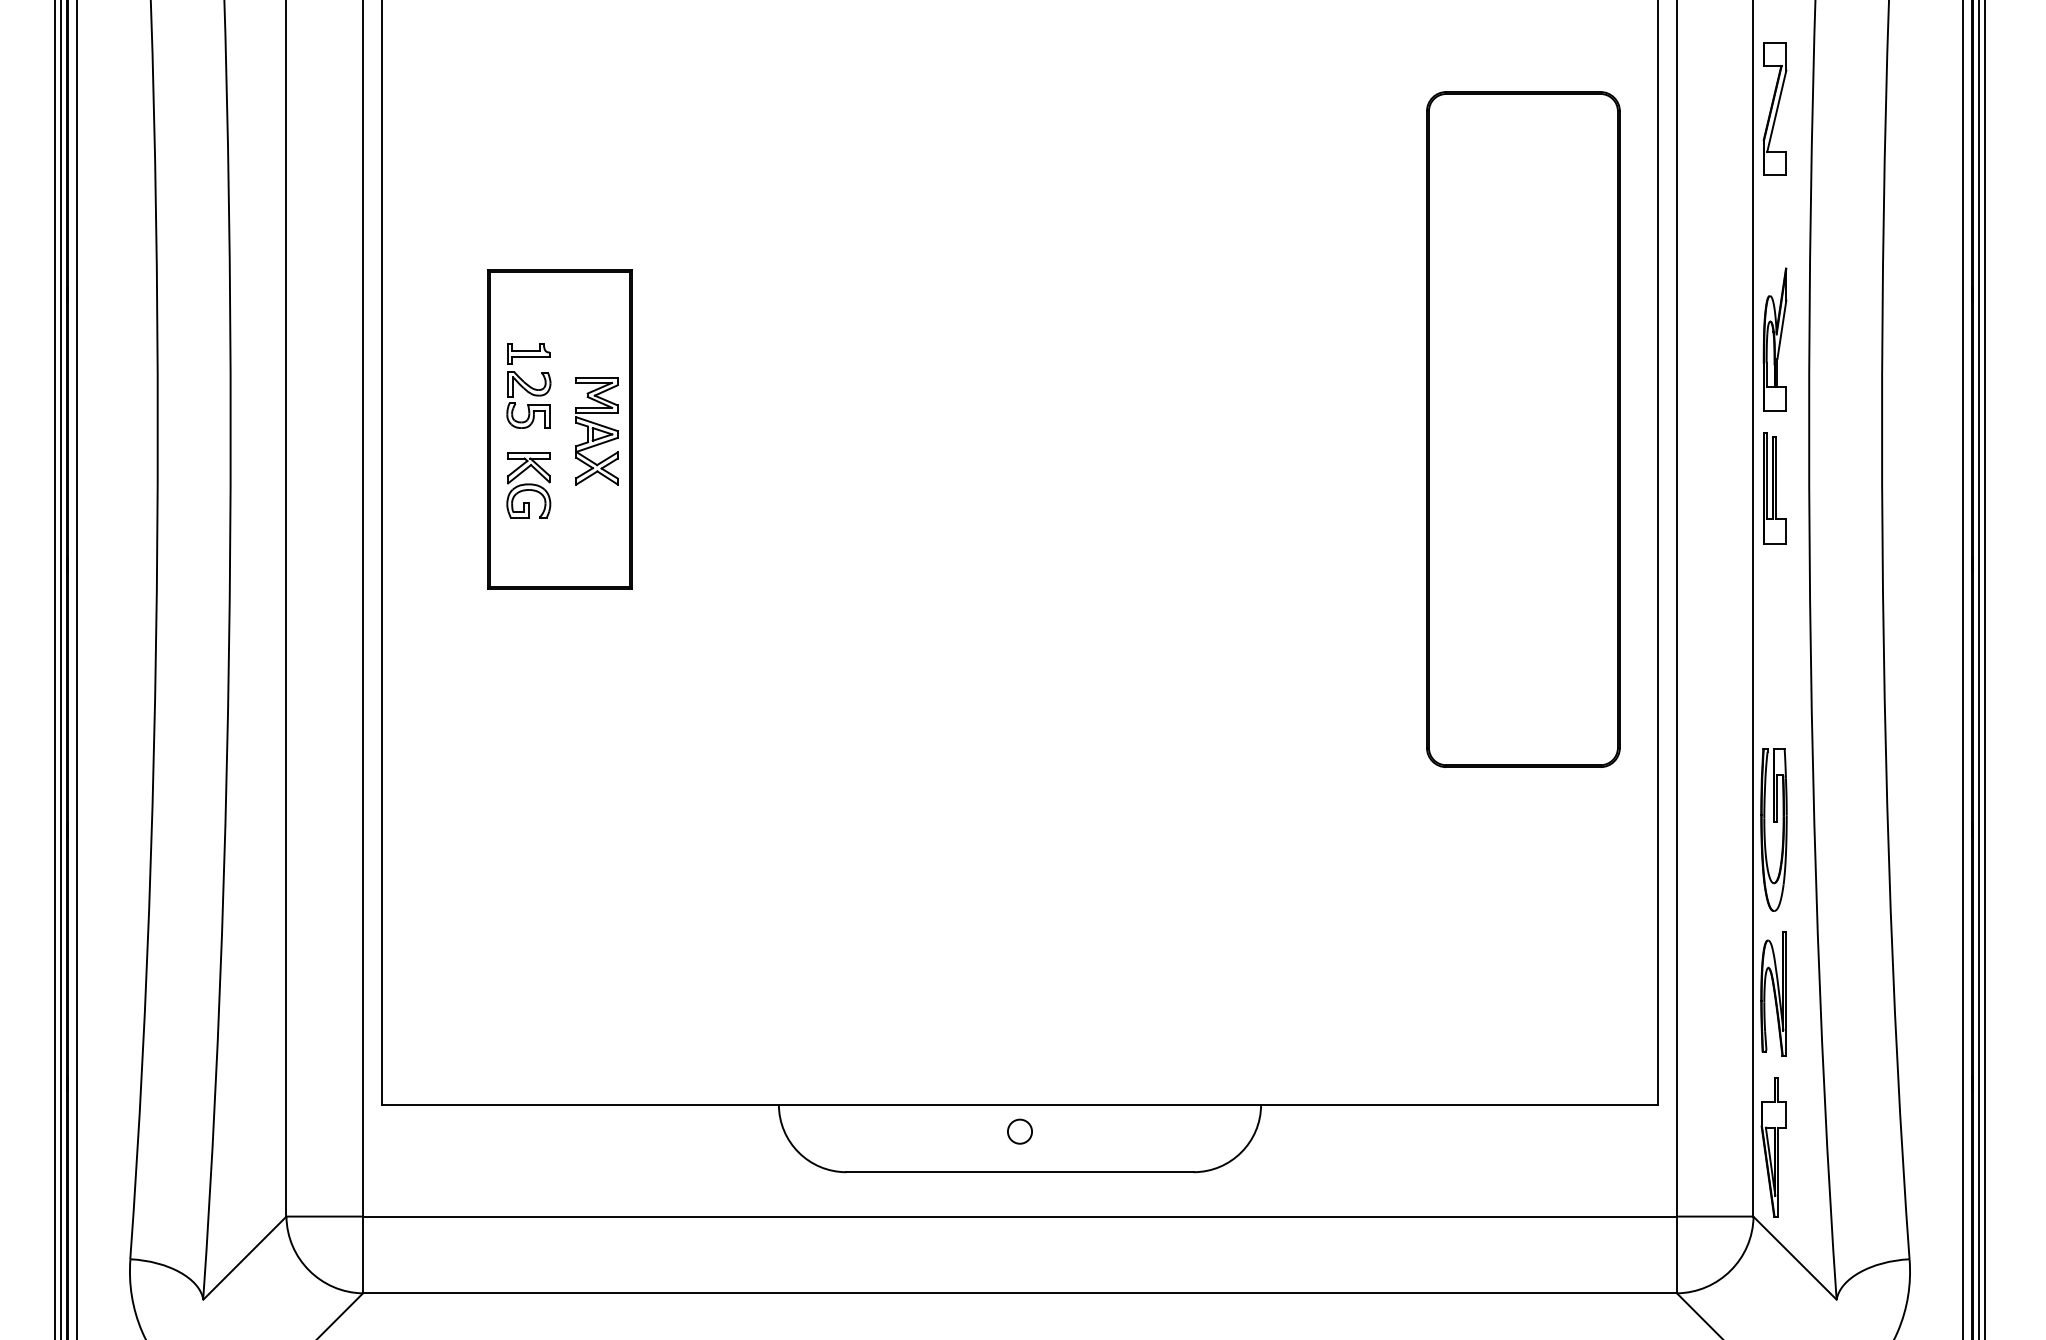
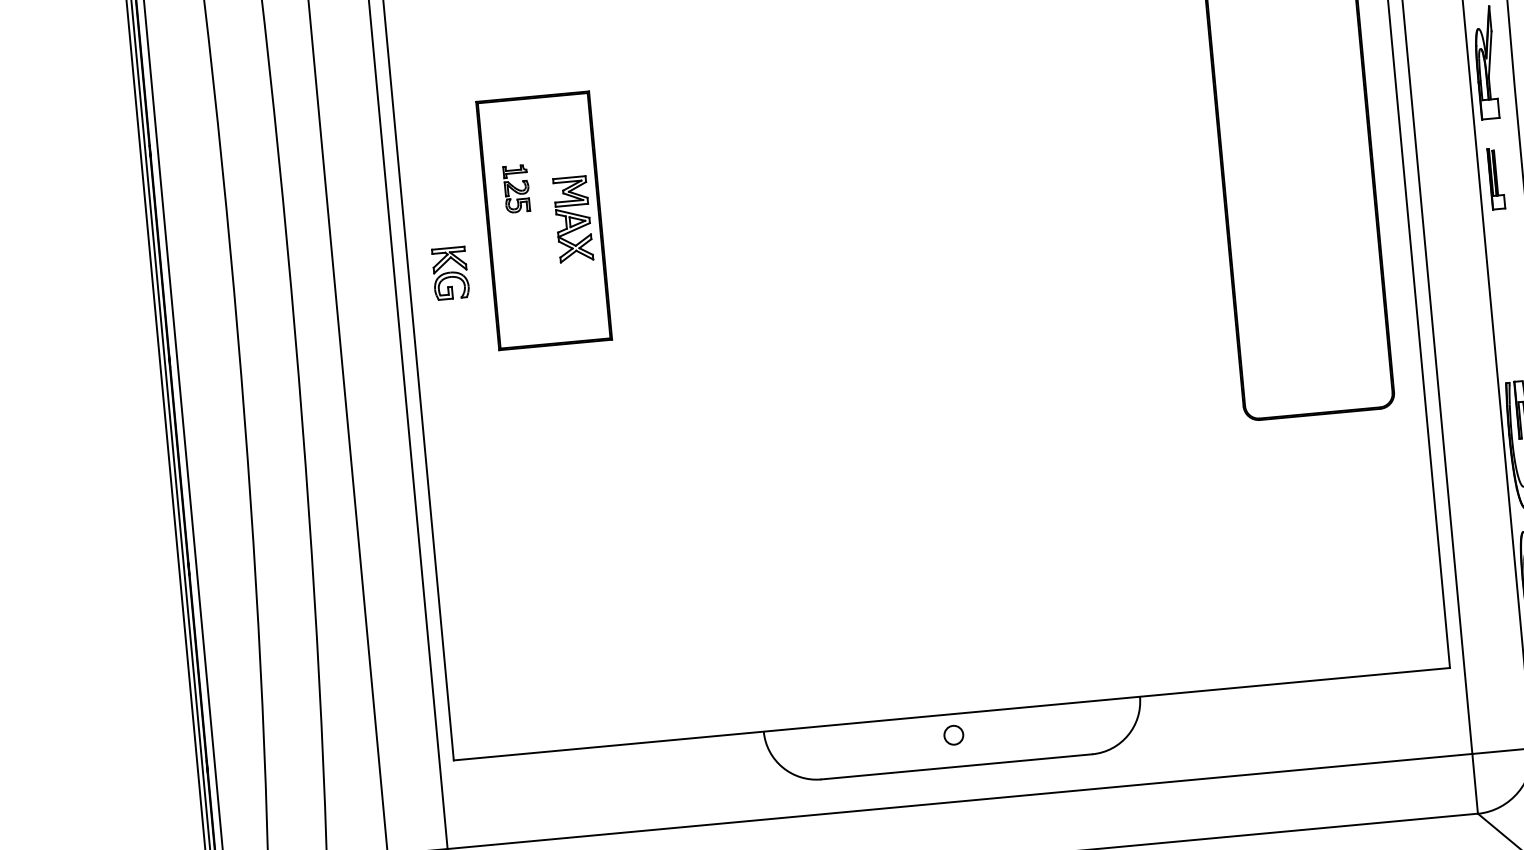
part: (528, 385) -> (516, 188), size x0.7
part: (528, 485) -> (450, 273), moved
part: (1774, 488) -> (1495, 178), size x0.7

